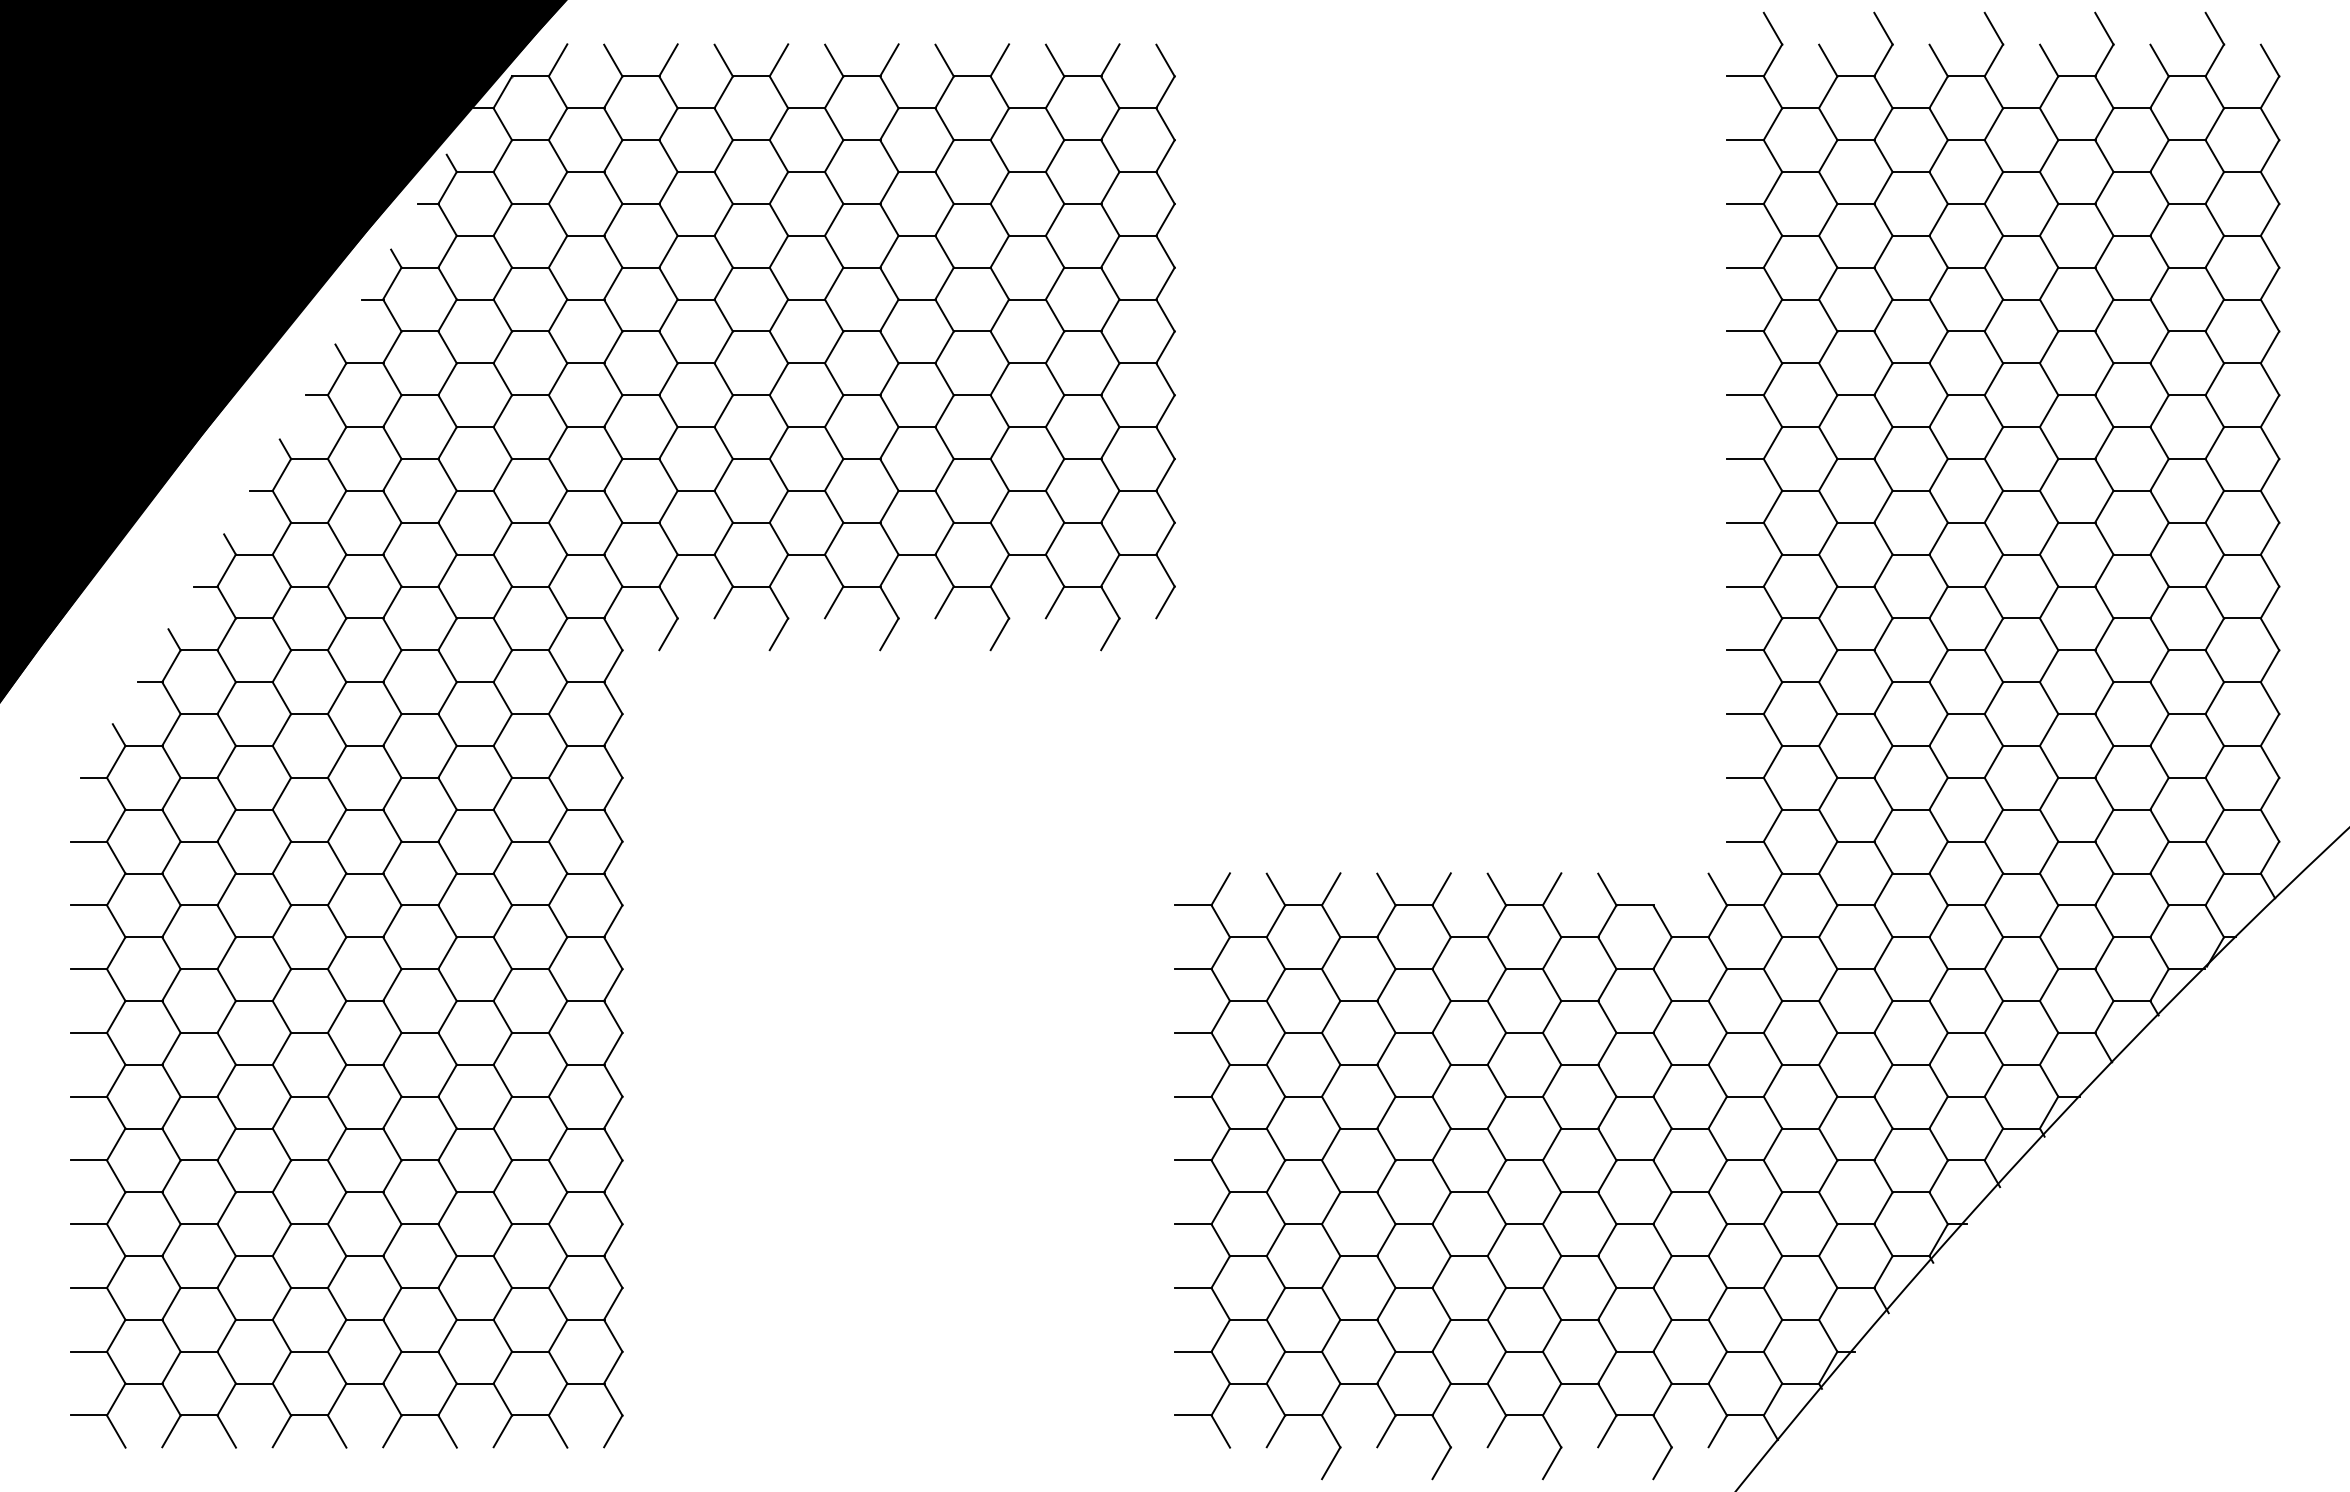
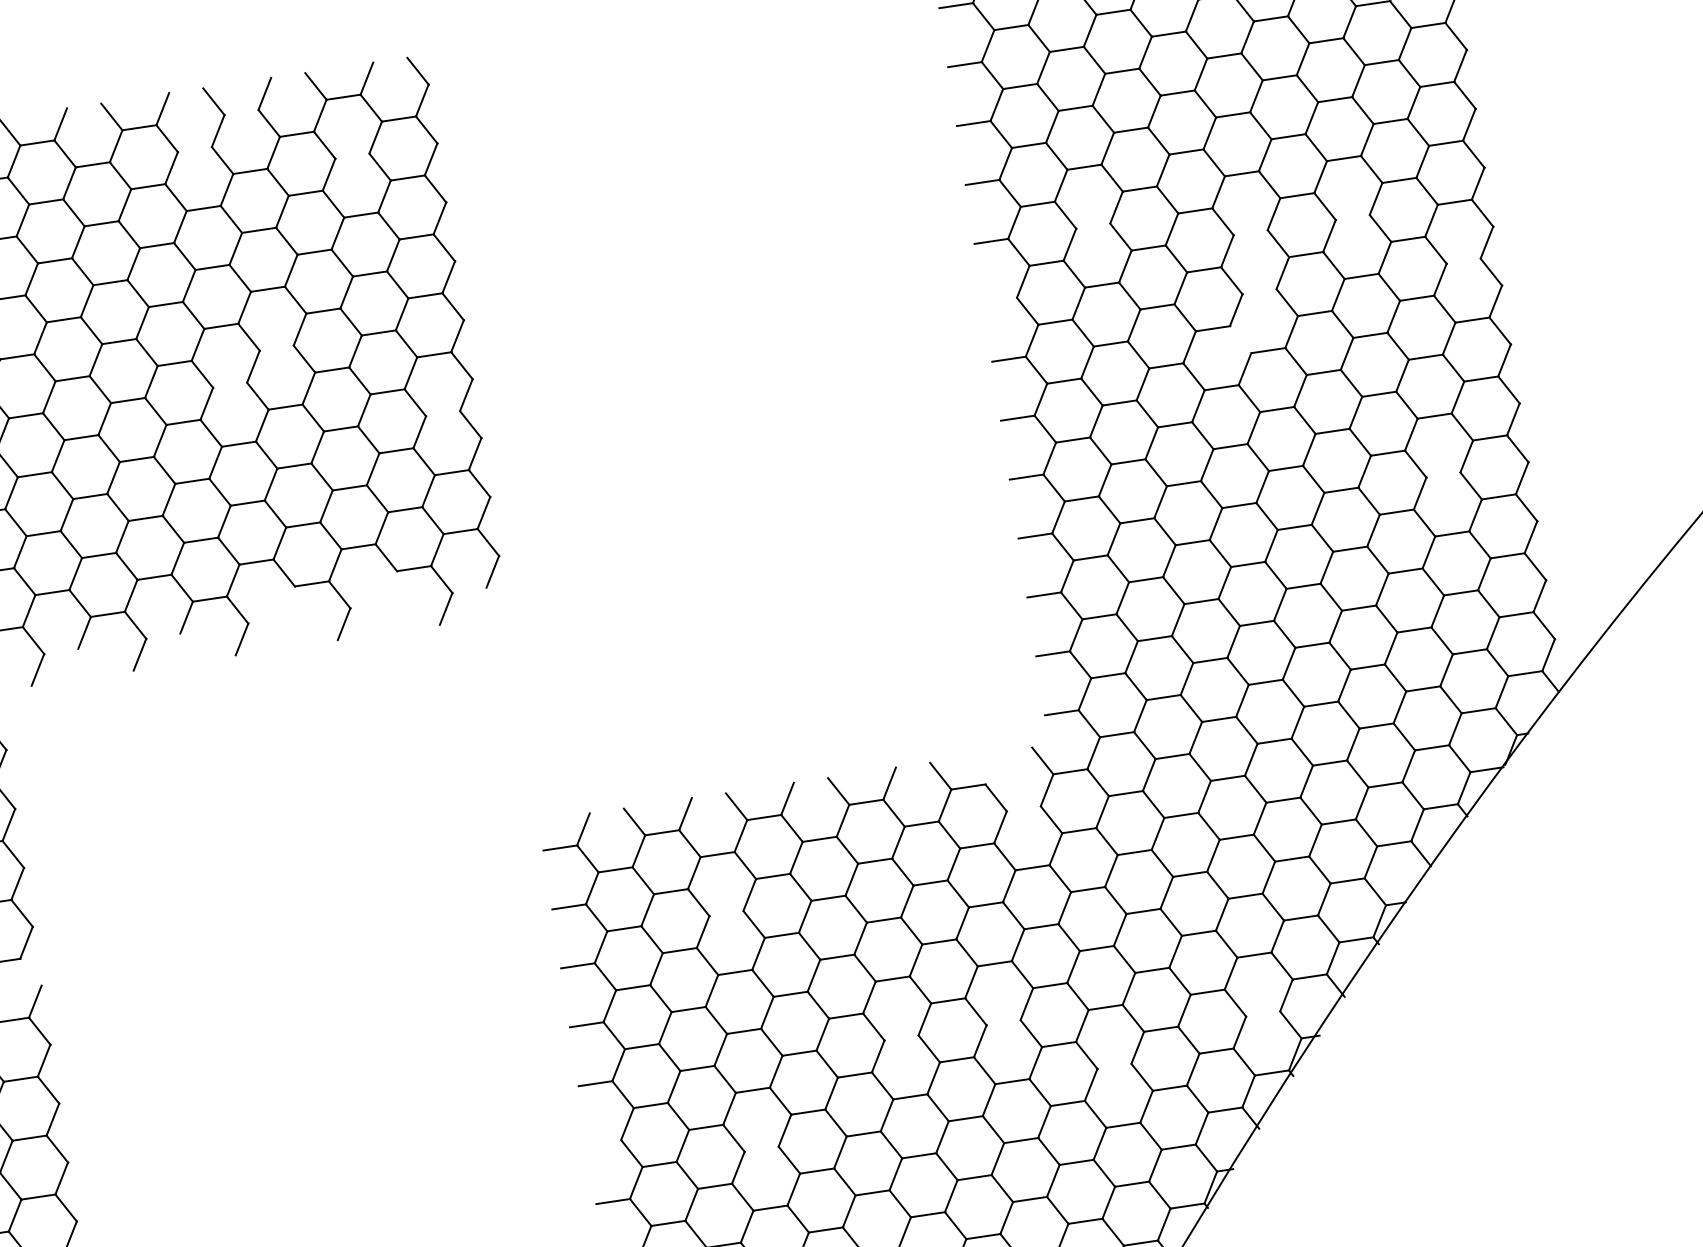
line: (972, 76) -> (241, 112), removed
line: (917, 108) -> (195, 149), removed
line: (1082, 140) -> (352, 156), removed
line: (972, 331) -> (277, 348), removed
line: (1855, 331) -> (1092, 226), removed
line: (917, 363) -> (230, 385), removed
line: (2021, 363) -> (1250, 232), removed
line: (2131, 363) -> (1352, 217), removed
line: (1745, 395) -> (1000, 300), removed
line: (1137, 427) -> (442, 414), removed
line: (2021, 427) -> (1259, 292), removed
line: (2242, 427) -> (1463, 261), removed
line: (1993, 475) -> (1240, 340), removed
line: (944, 602) -> (288, 602), removed
line: (1054, 602) -> (390, 587), removed
line: (2187, 650) -> (1443, 475), removed
line: (1690, 937) -> (1024, 809), removed
line: (613, 953) -> (31, 972), removed
line: (1358, 1001) -> (726, 914), removed
line: (1524, 1160) -> (901, 1038), removed
line: (1634, 1160) -> (1003, 1022), removed
line: (1911, 1192) -> (1263, 1014), removed
line: (1193, 1224) -> (604, 1142), removed
line: (1745, 1224) -> (1114, 1066), removed
line: (1358, 1256) -> (761, 1149), removed

